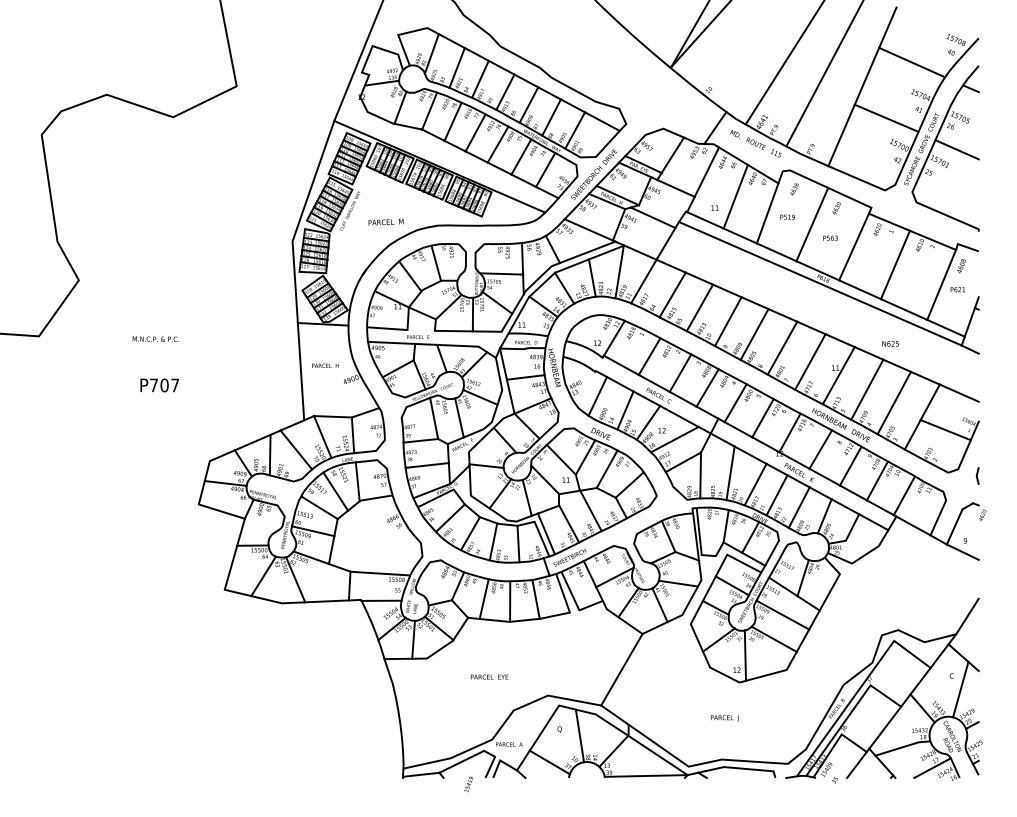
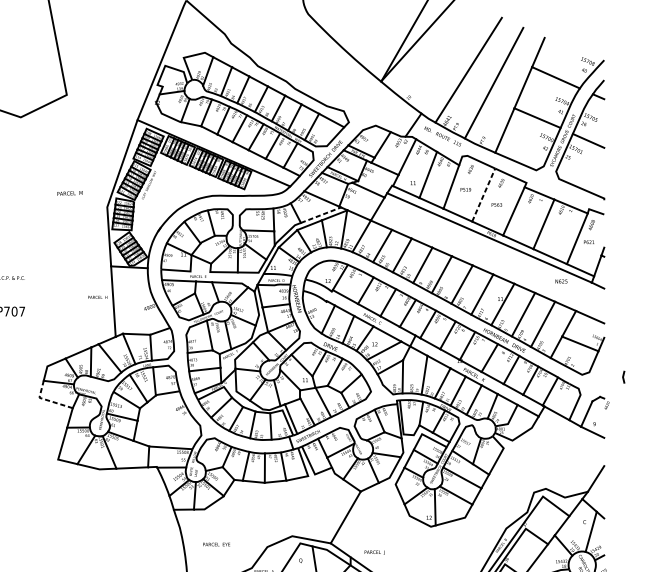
text: (385, 222) -> (69, 193), moved
line: (812, 224) -> (483, 195), solid -> dashed
line: (587, 252) -> (320, 215), solid -> dashed
text: (890, 343) -> (561, 281), moved
text: (325, 365) -> (97, 297), moved
line: (977, 475) -> (623, 376), moved
line: (209, 507) -> (47, 399), solid -> dashed
text: (489, 676) -> (216, 544), moved
text: (724, 718) -> (374, 552), moved

